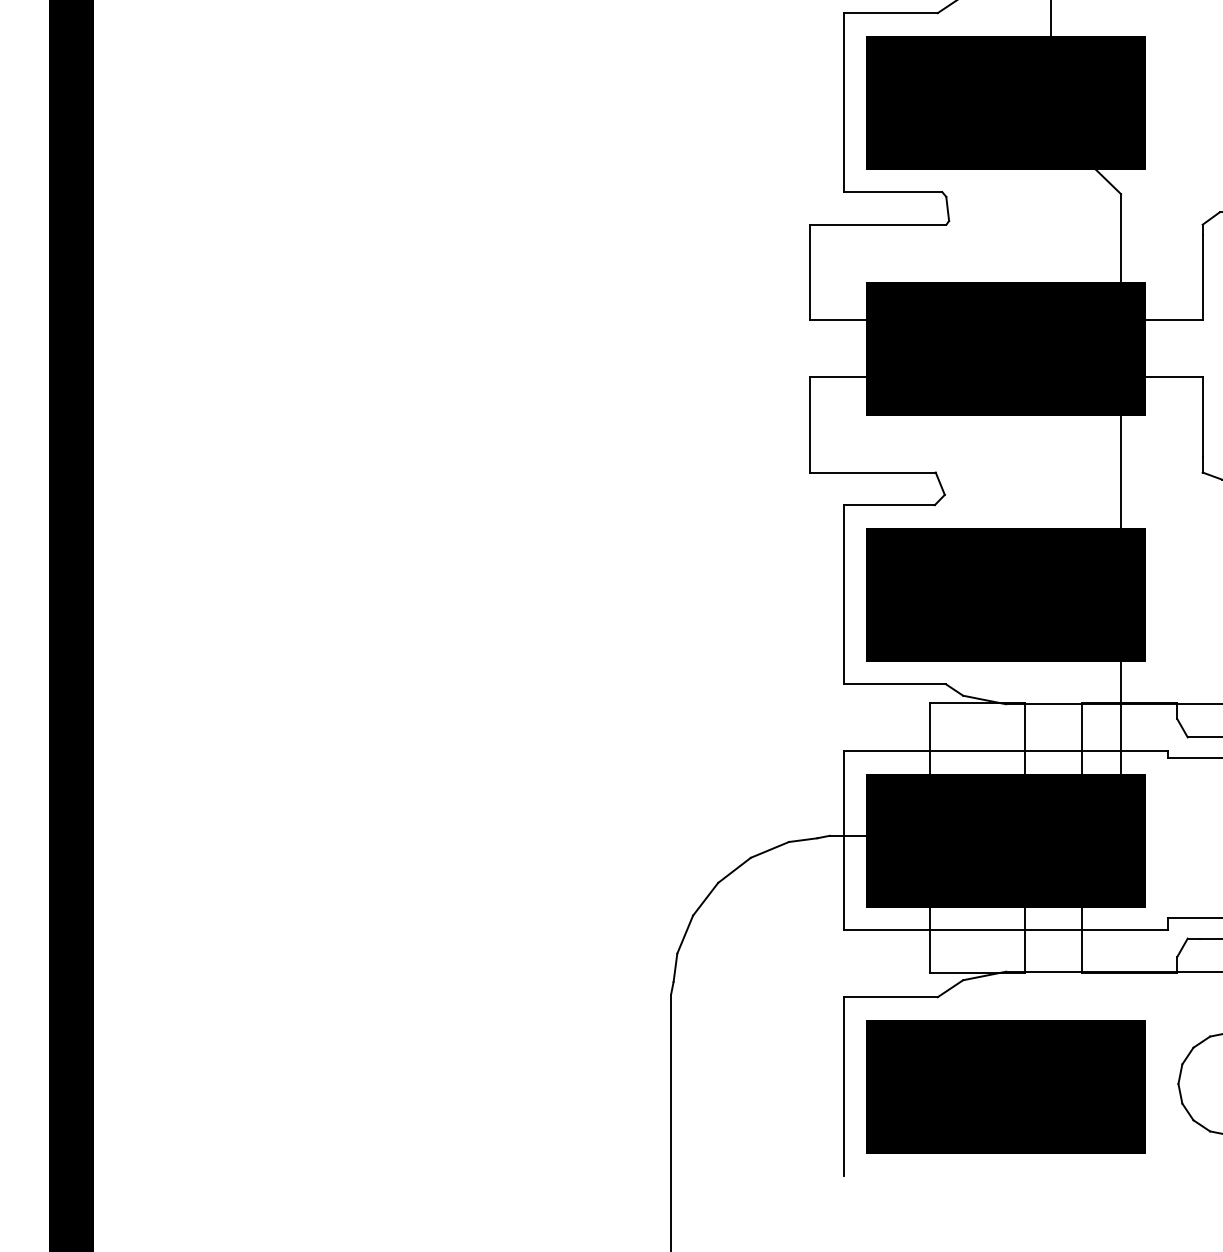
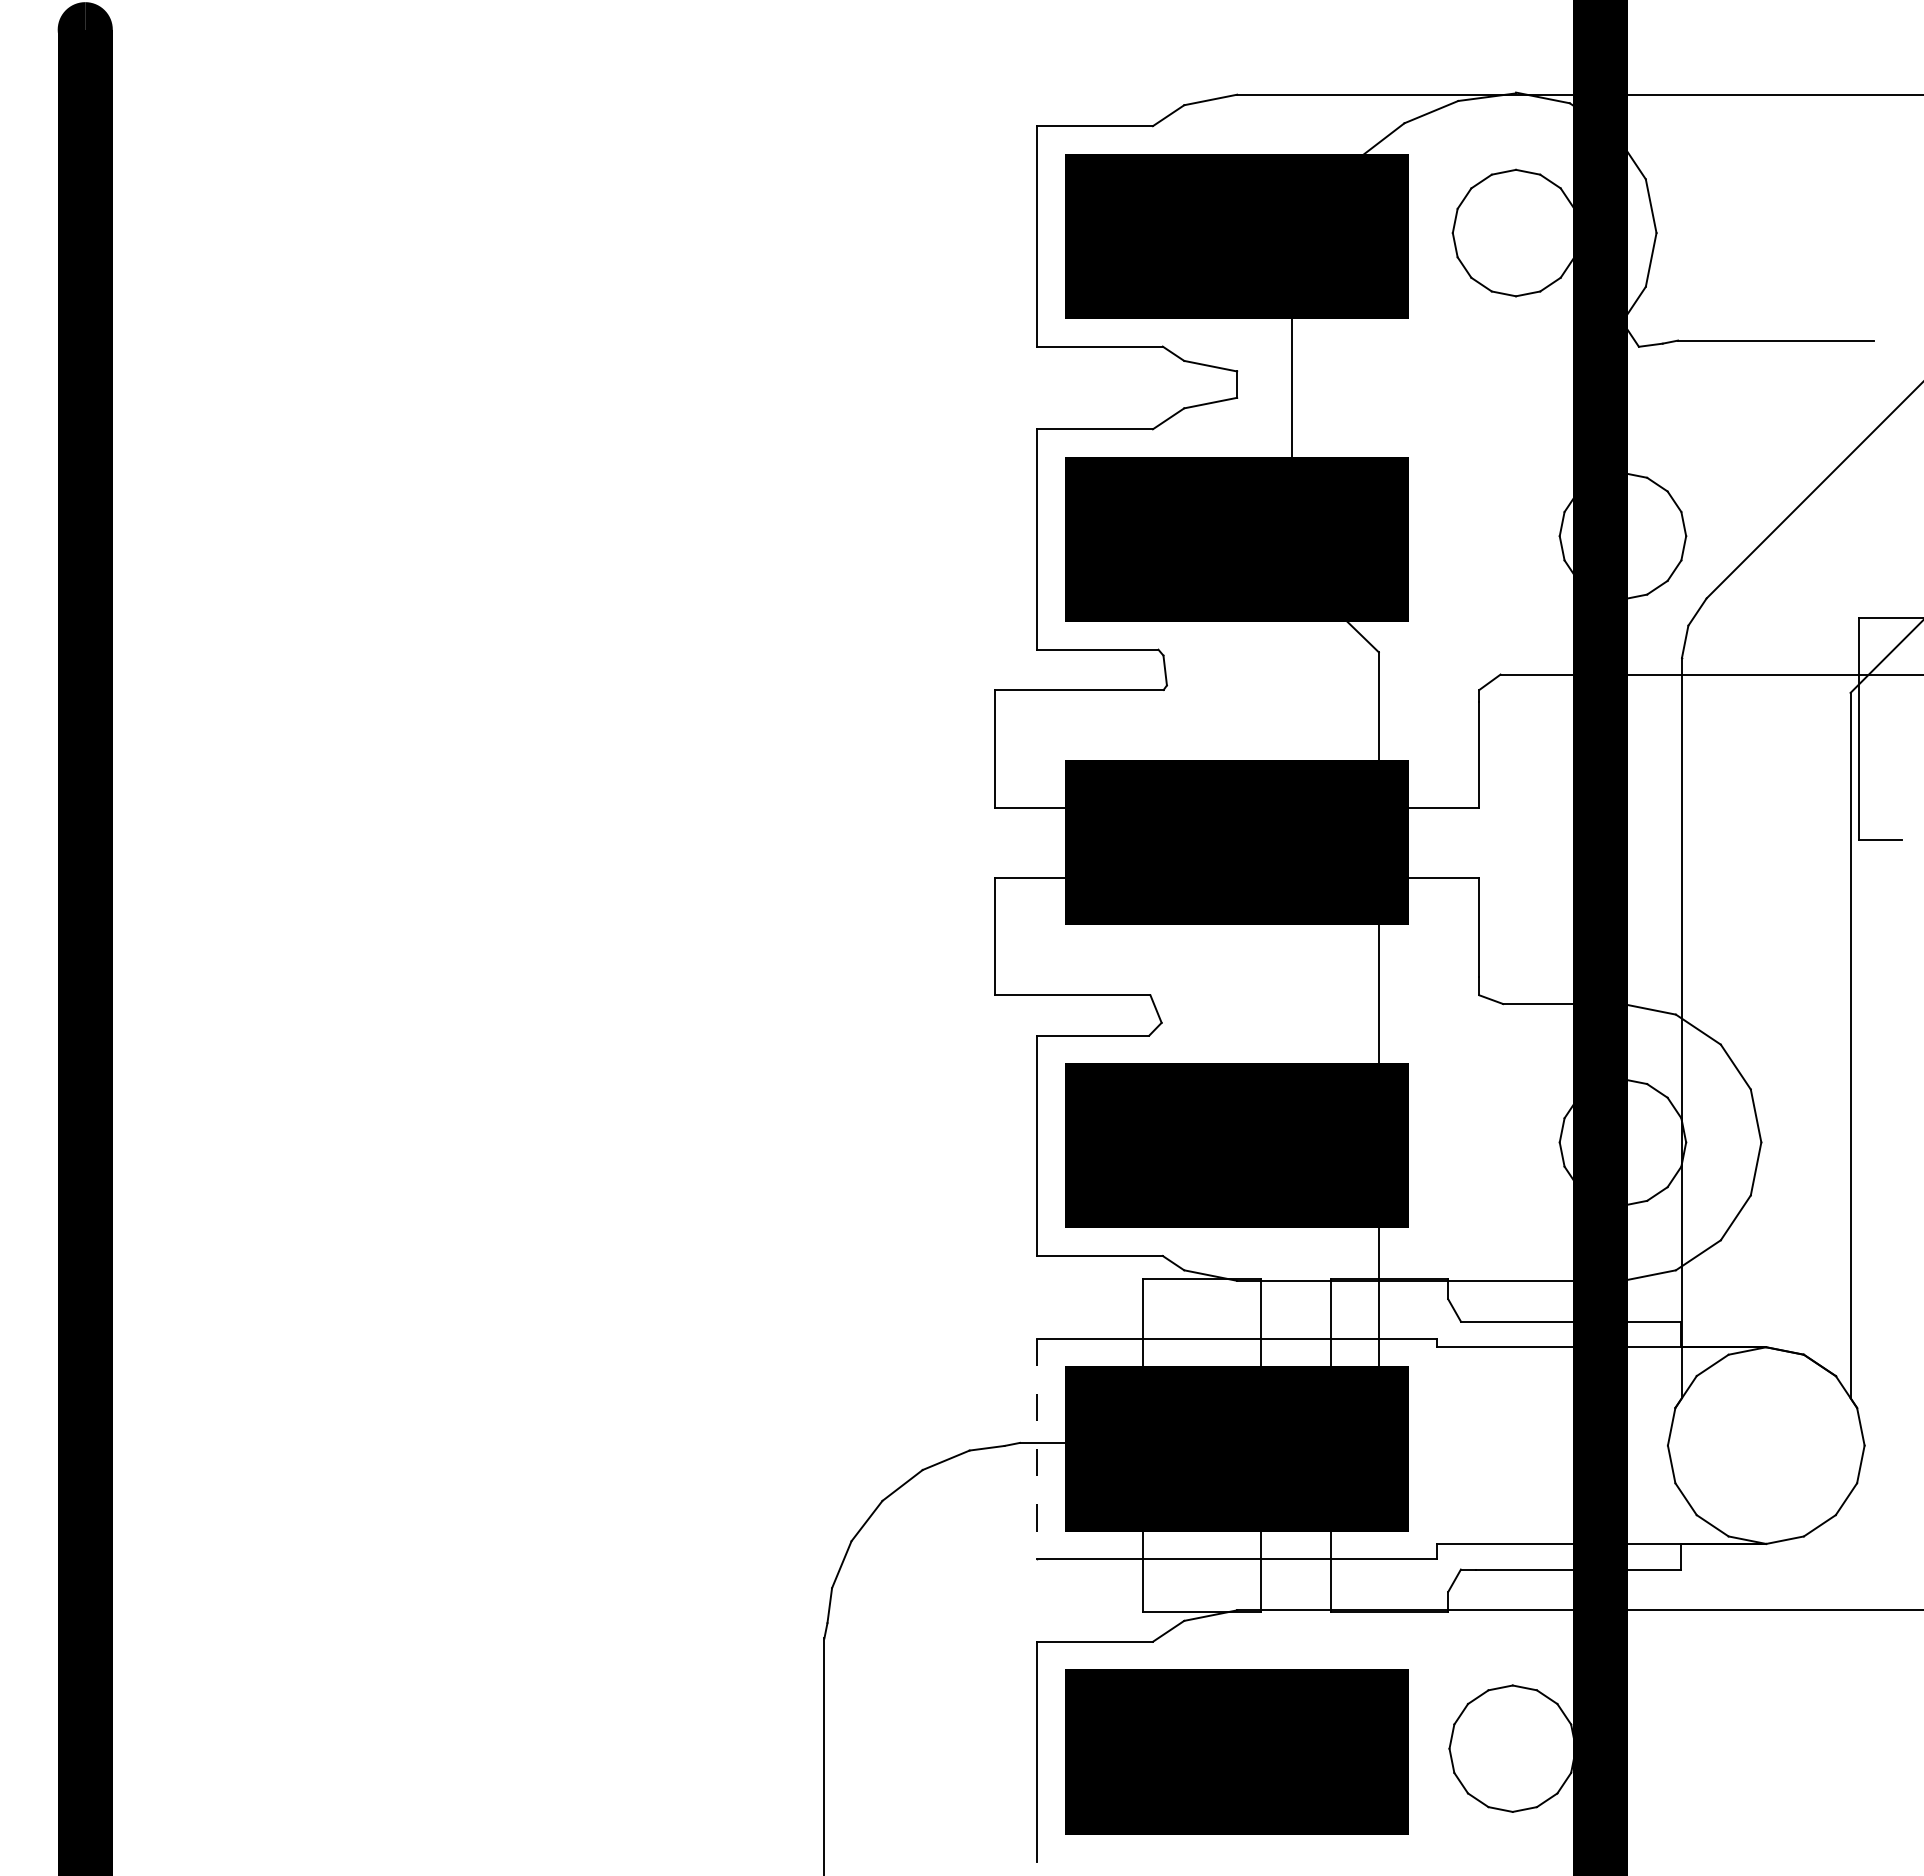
line: (844, 841) -> (1037, 1449), solid -> dashed

